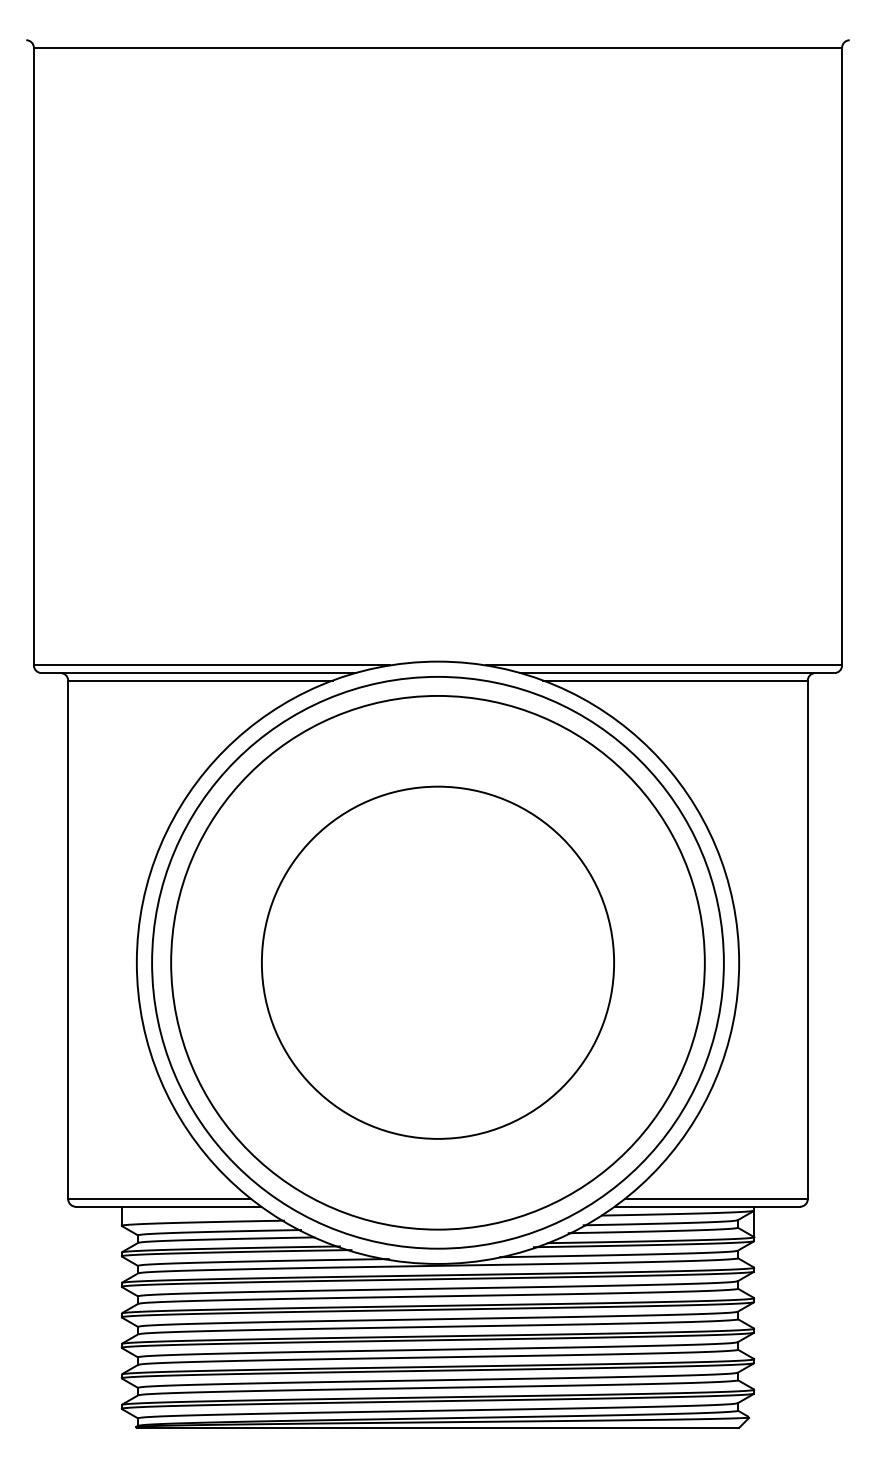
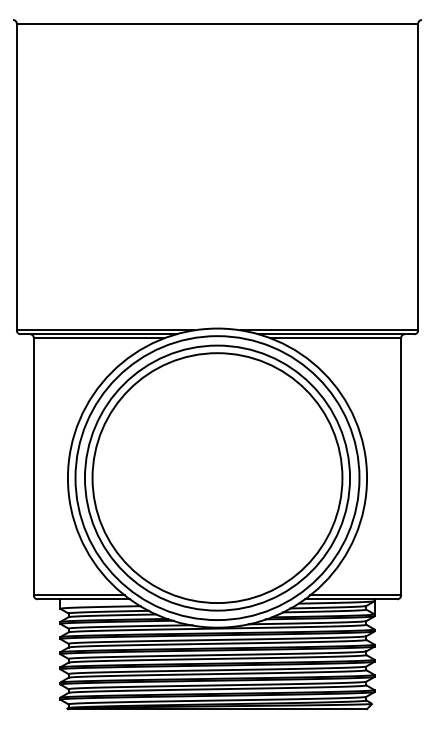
circle: (438, 963) -> (217, 478), size x1.43

